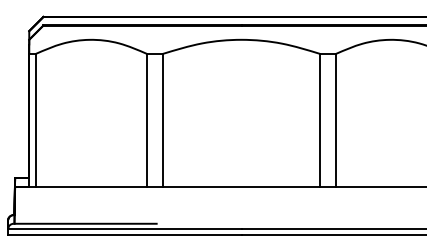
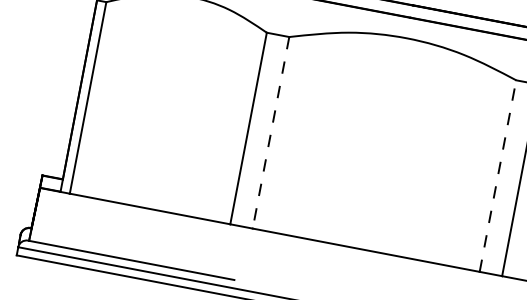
line: (320, 119) -> (498, 174), solid -> dashed
line: (162, 120) -> (270, 132), solid -> dashed

